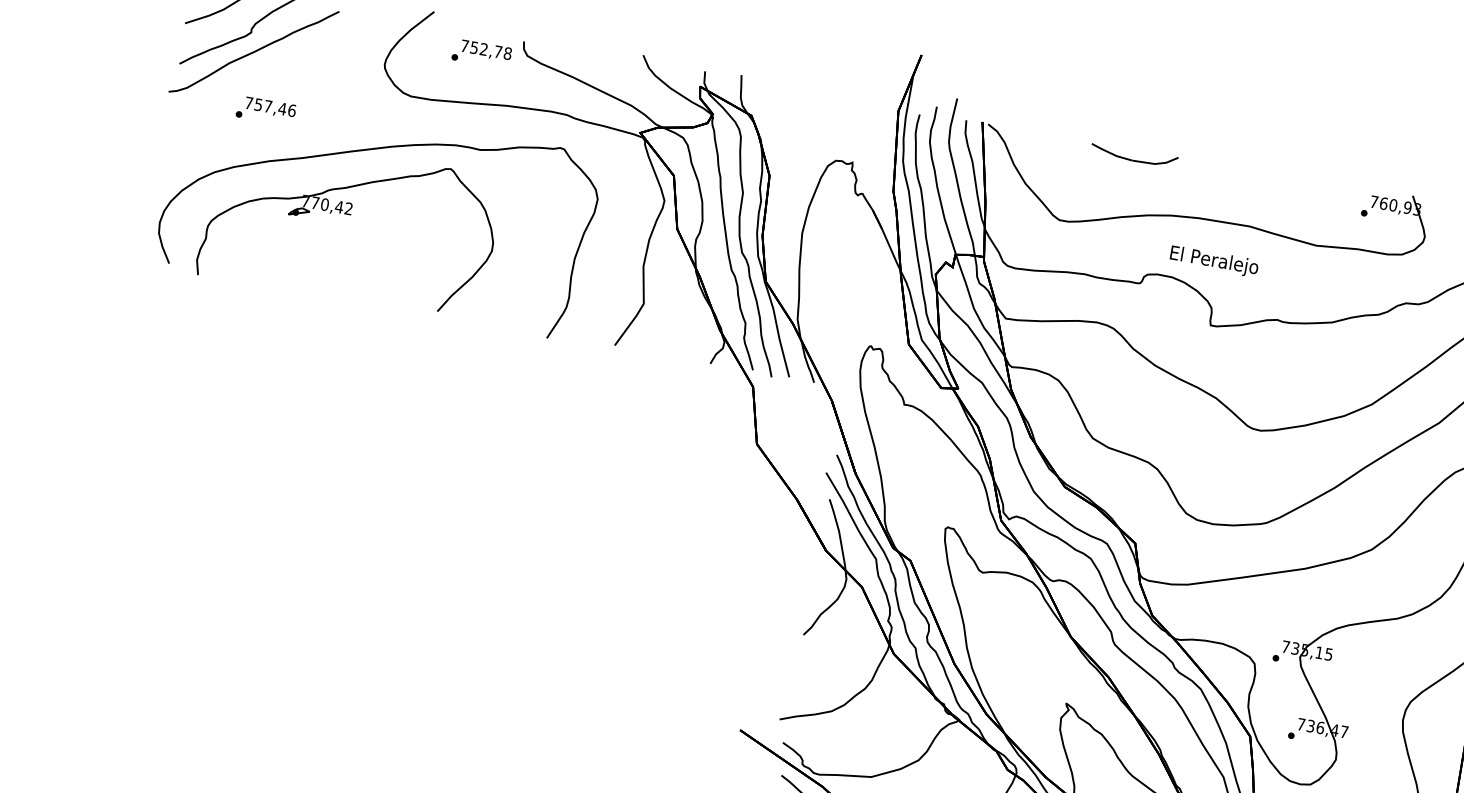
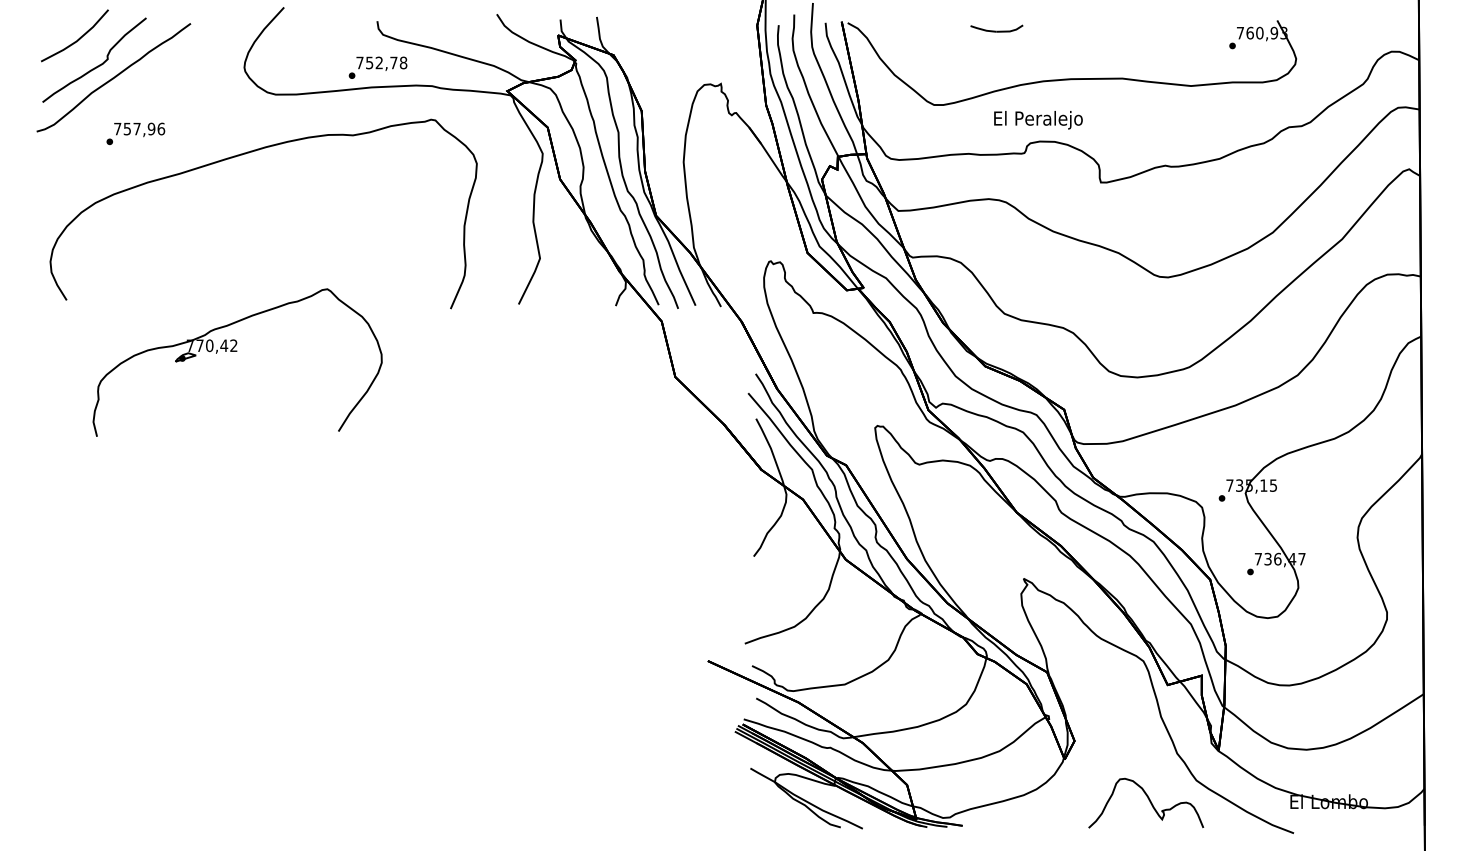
text: (481, 53) -> (377, 67), moved
text: (282, 108) -> (151, 128), 757,46 -> 757,96
part: (1134, 155) -> (996, 28), size x0.6
part: (351, 215) -> (237, 351), moved
text: (1214, 261) -> (1038, 120), moved

